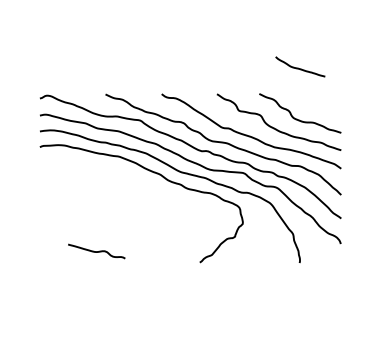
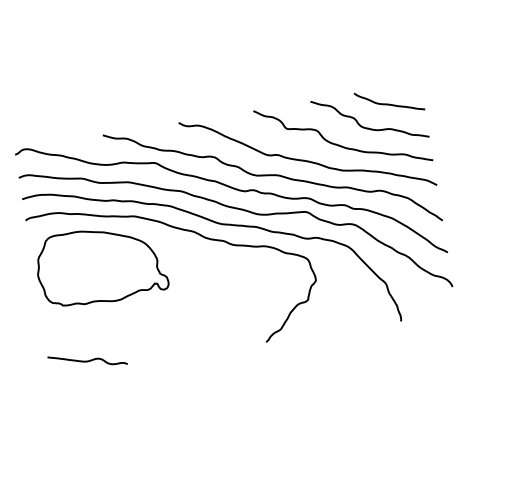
curve: (300, 68) -> (389, 103), moved
part: (88, 188) -> (99, 265), added
curve: (96, 251) -> (87, 360), moved

